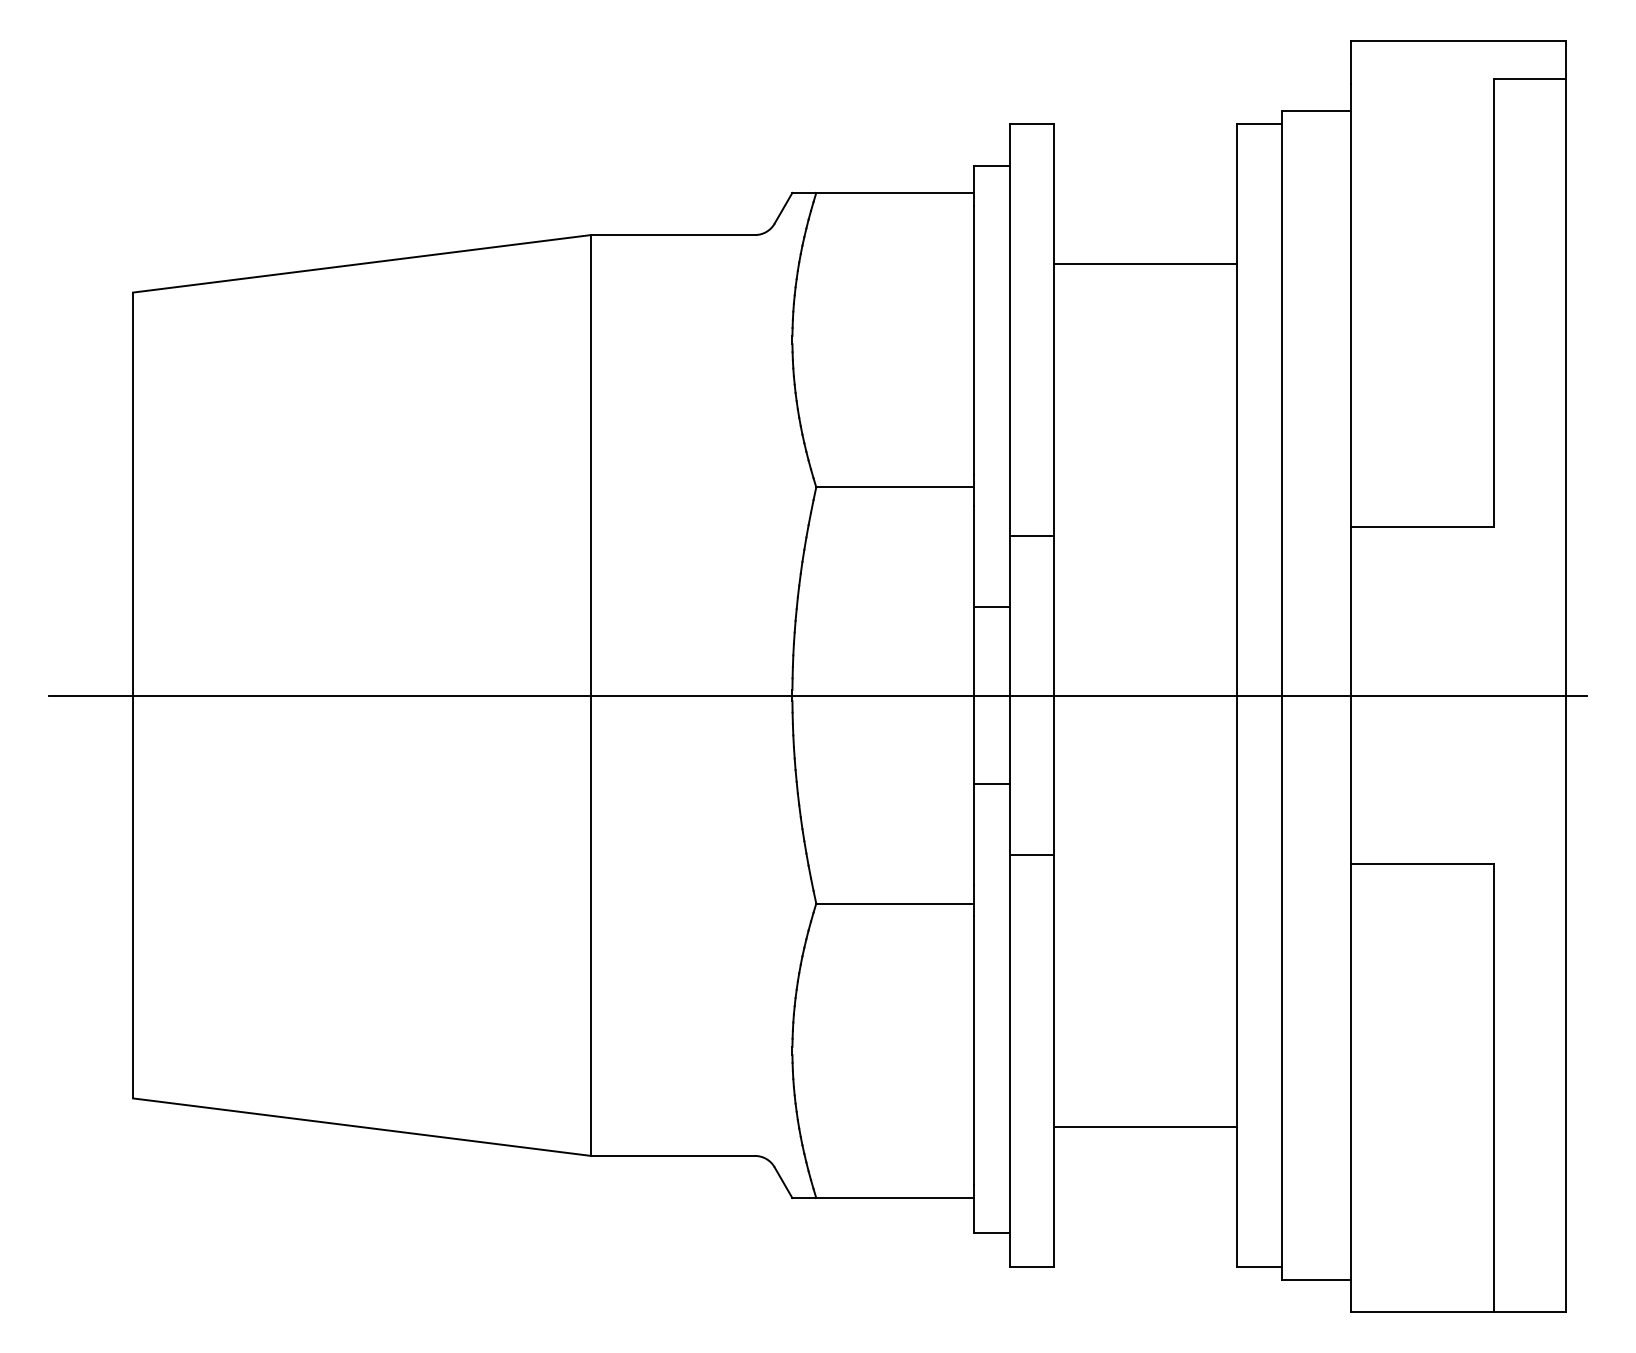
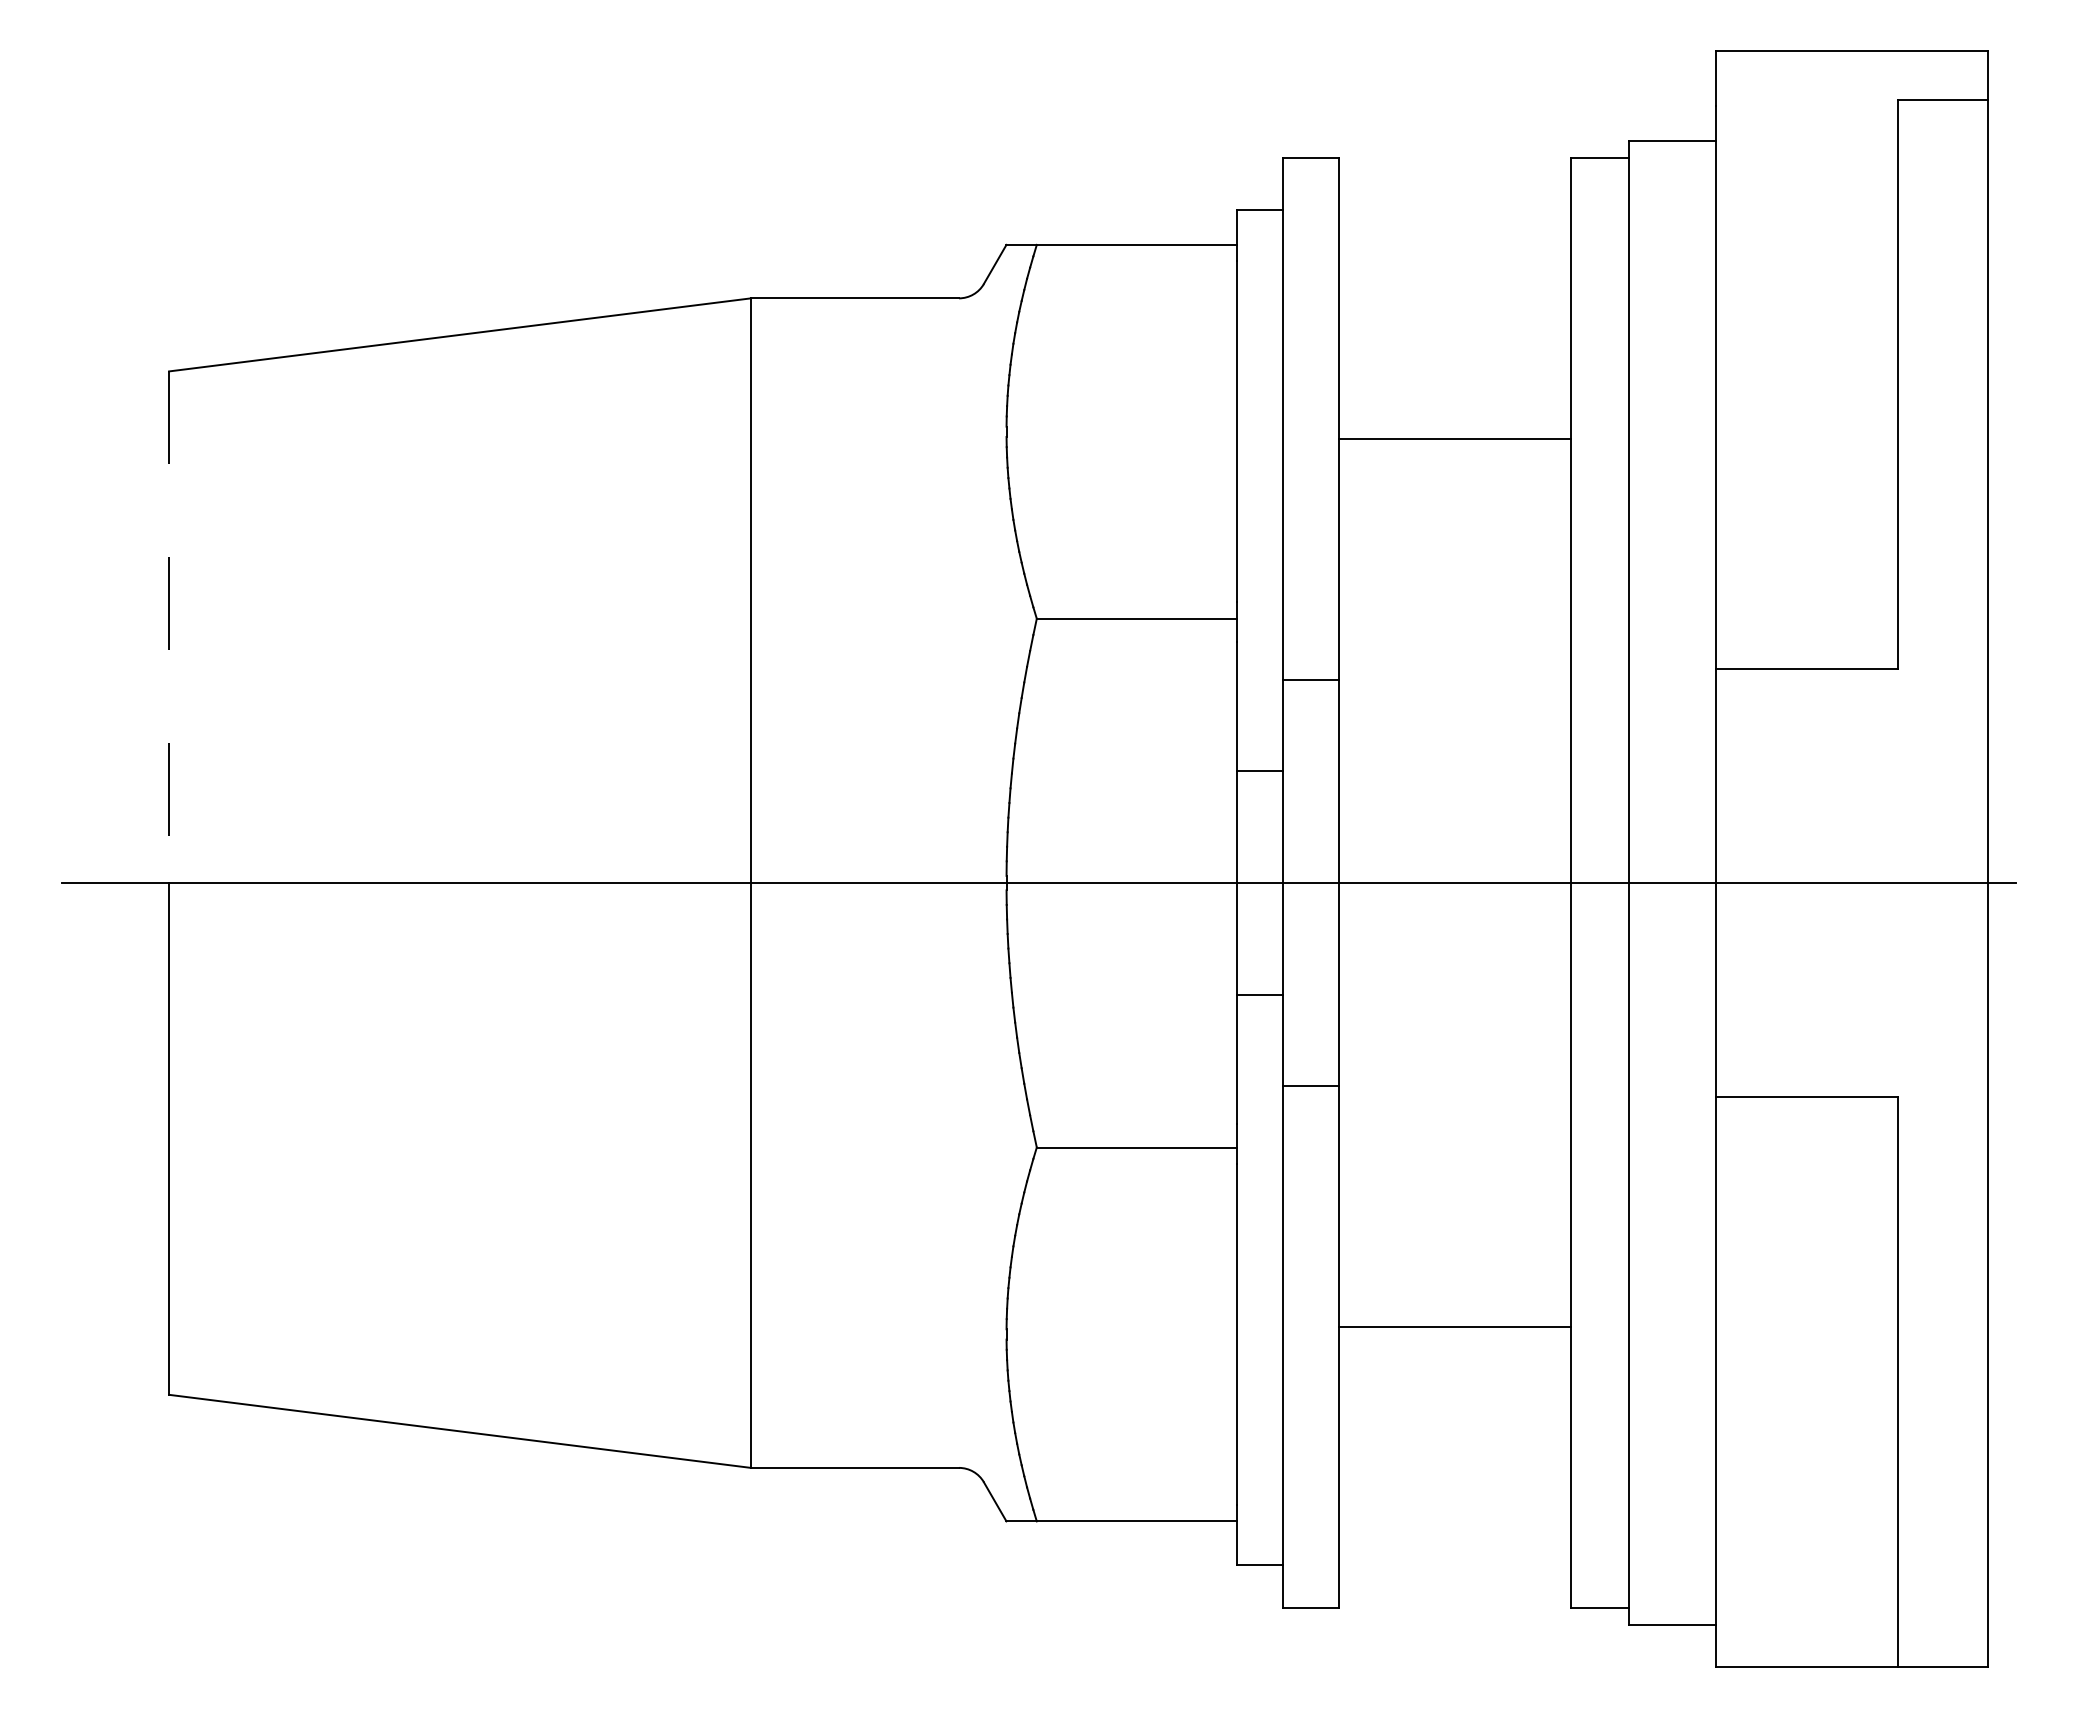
line: (1145, 264) -> (1454, 439), moved
line: (133, 494) -> (169, 627), solid -> dashed
line: (1145, 1126) -> (1454, 1326), moved

